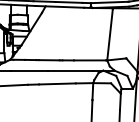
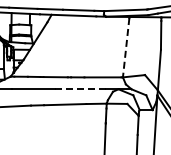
line: (110, 34) -> (126, 47), solid -> dashed
line: (70, 70) -> (80, 89), solid -> dashed

